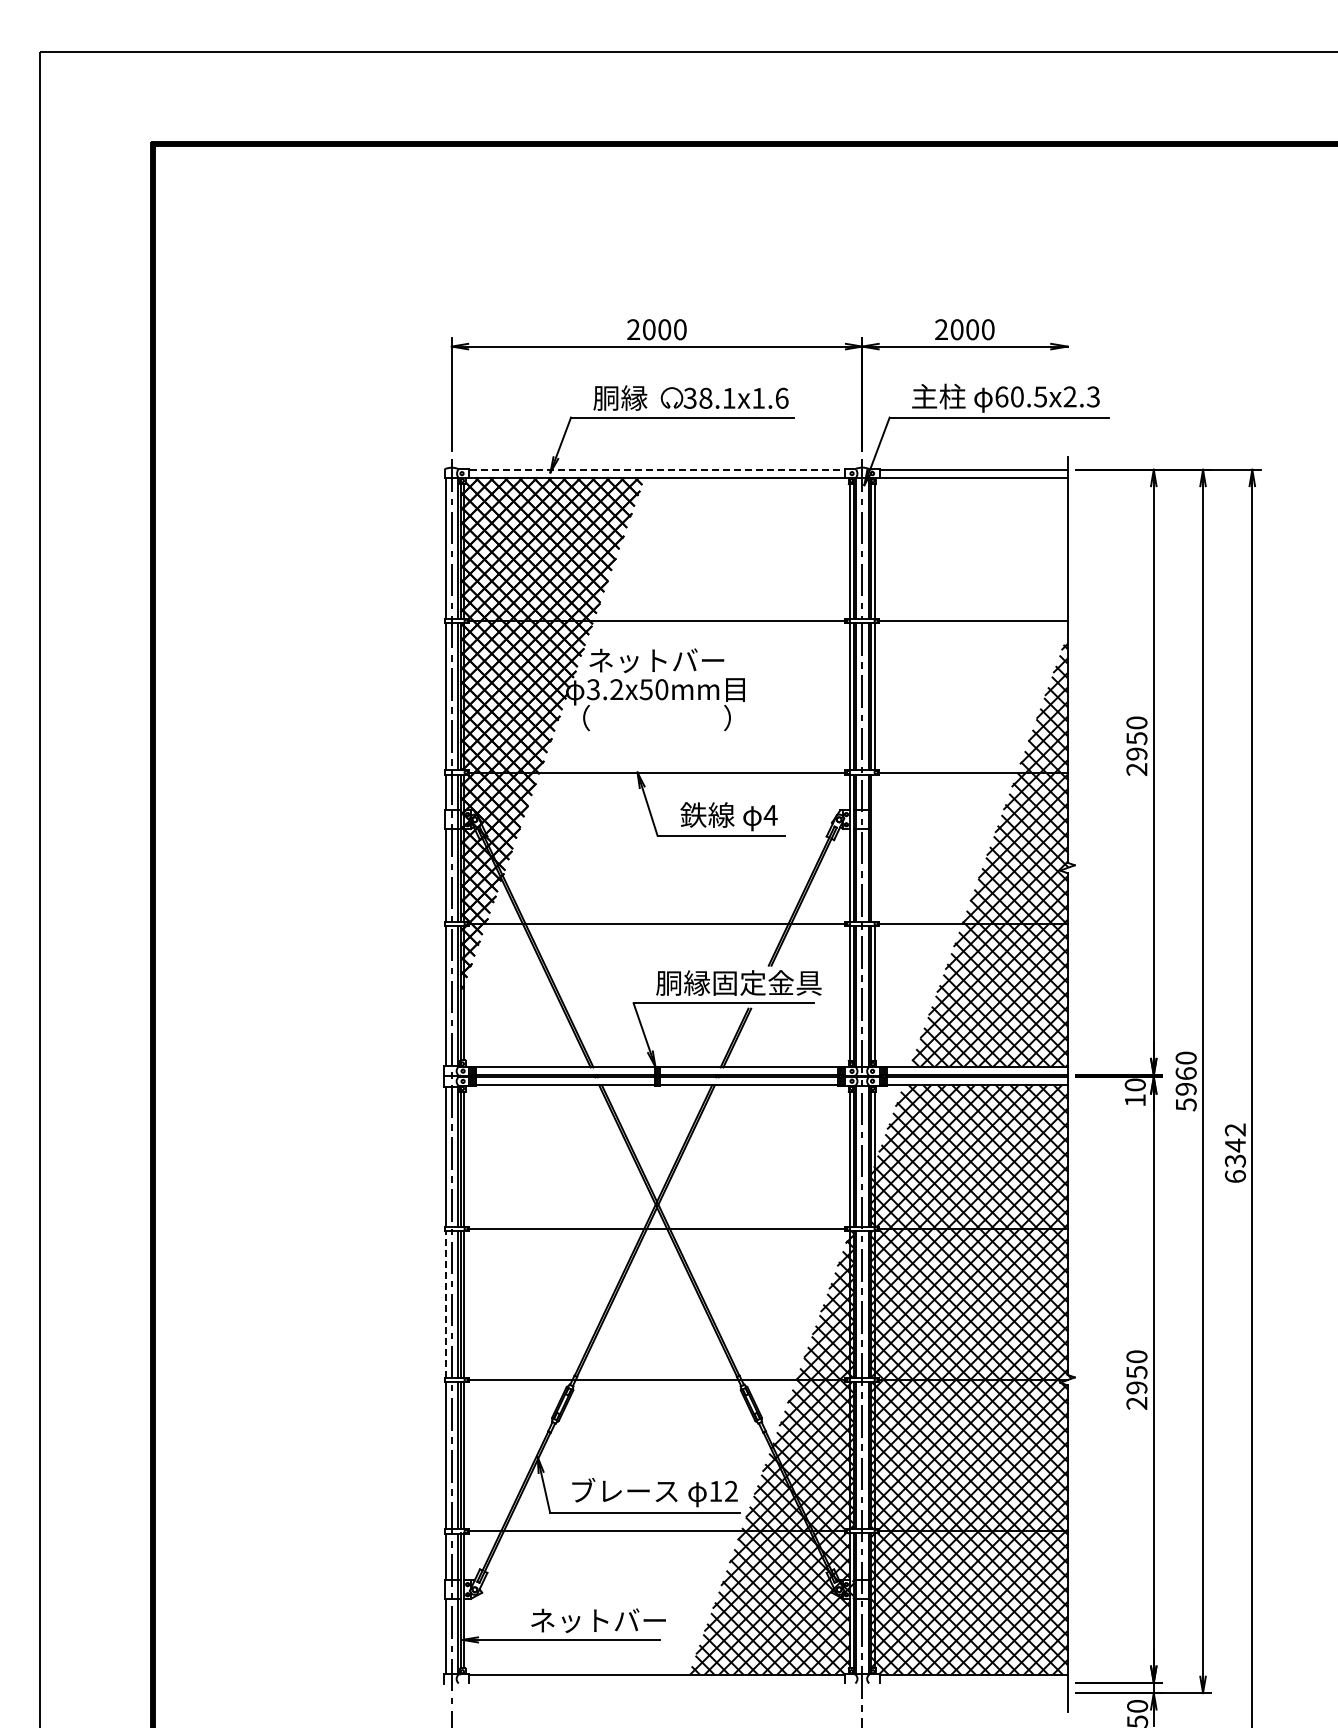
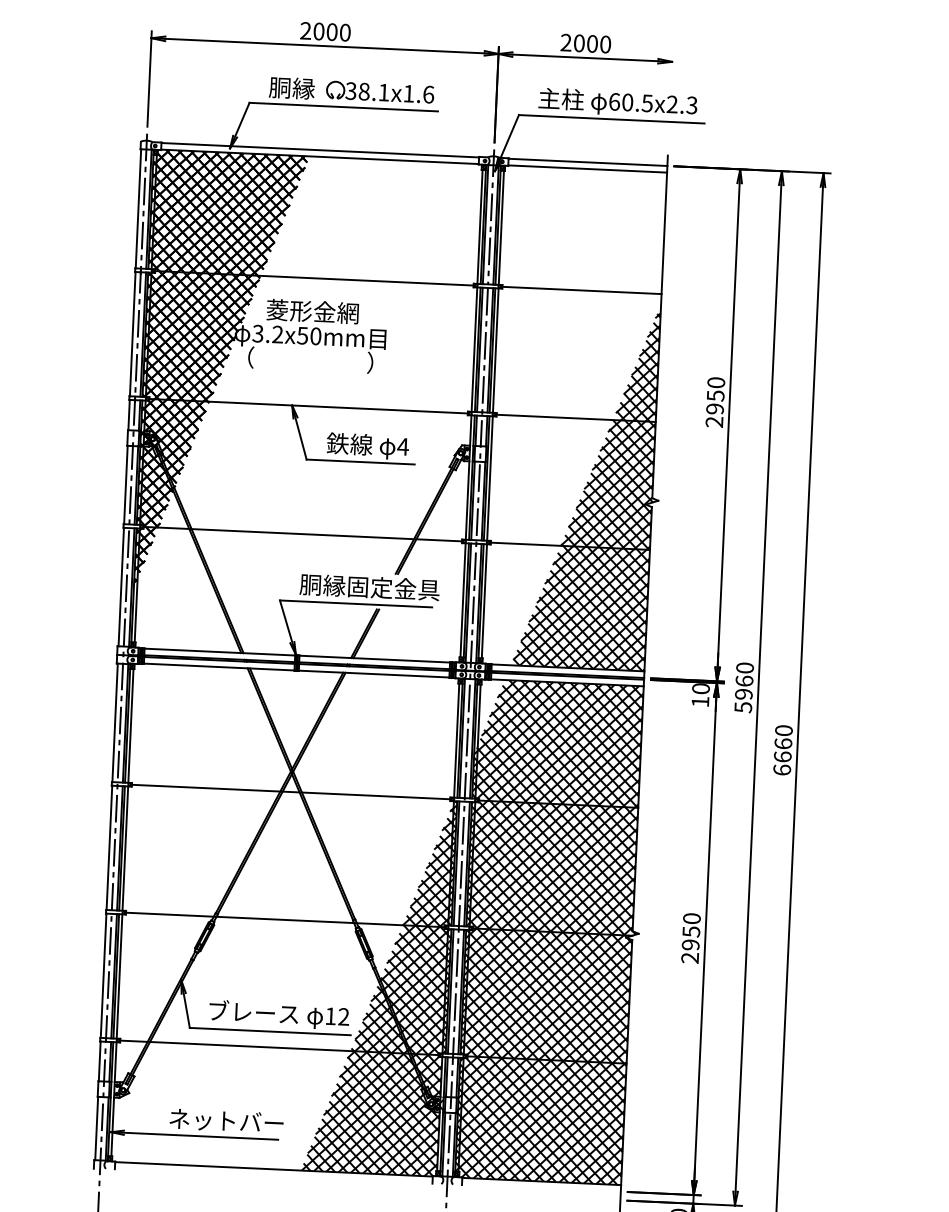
line: (657, 469) -> (320, 150), dashed -> solid
text: (656, 660) -> (312, 311), ネットバー -> 菱形金網
line: (874, 847) -> (489, 477), added
text: (1235, 1145) -> (783, 743), 6342 -> 6660
line: (445, 1303) -> (109, 847), dashed -> solid

